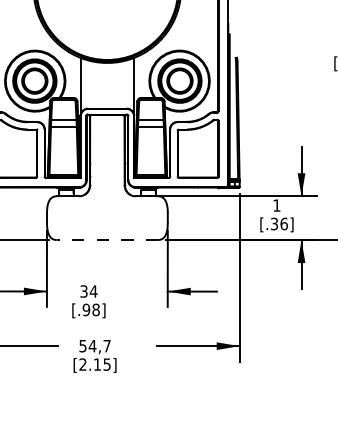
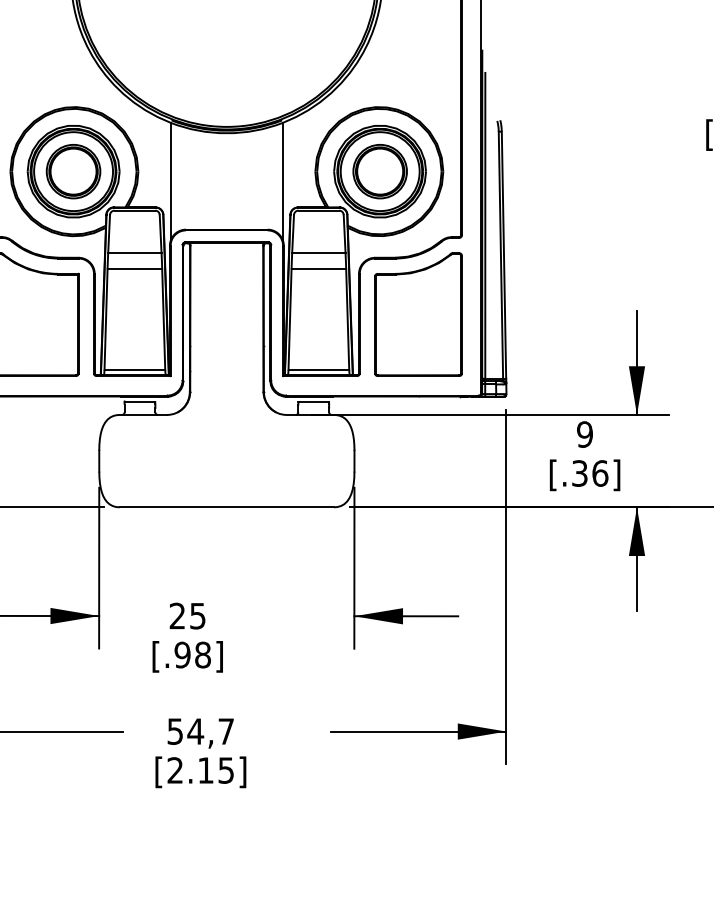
text: (276, 205) -> (584, 434), 1 -> 9
line: (107, 240) -> (227, 508), dashed -> solid
text: (88, 291) -> (186, 616), 34 -> 25

